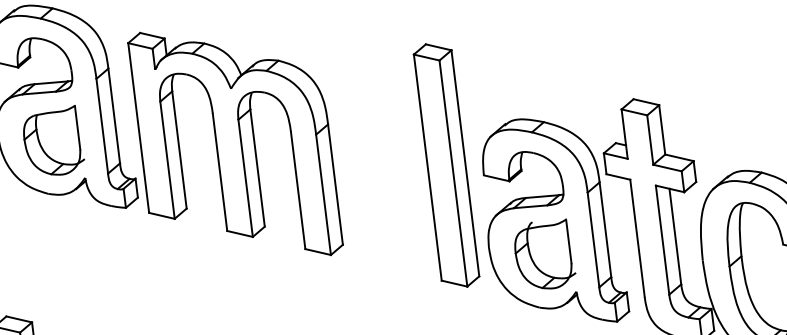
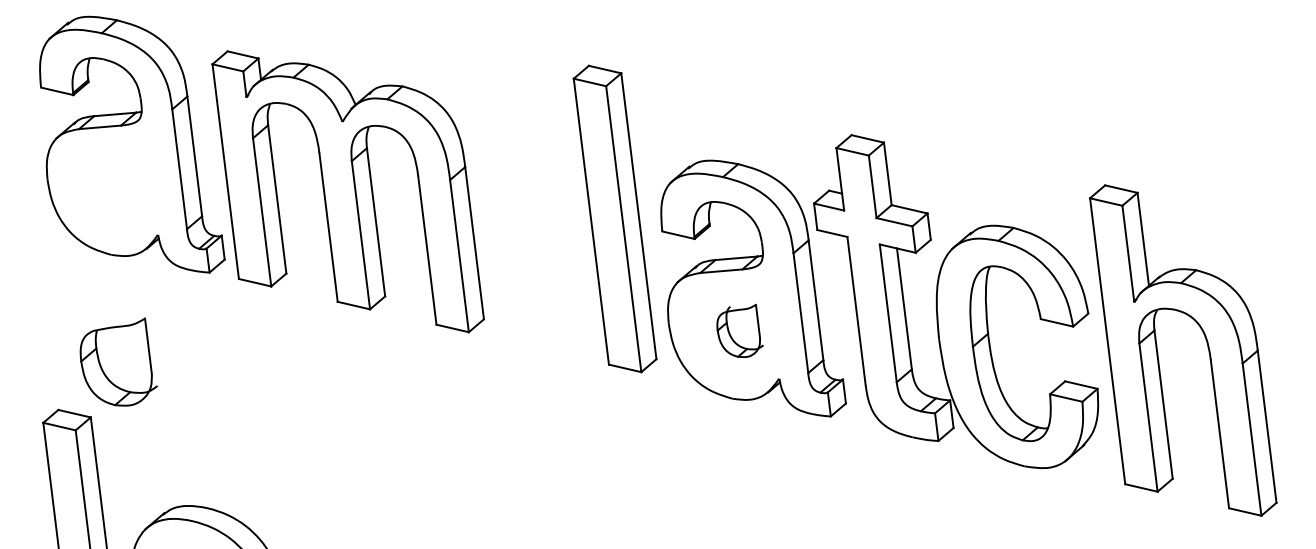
part: (53, 139) -> (118, 361), moved
part: (545, 253) -> (740, 330), size x0.6

